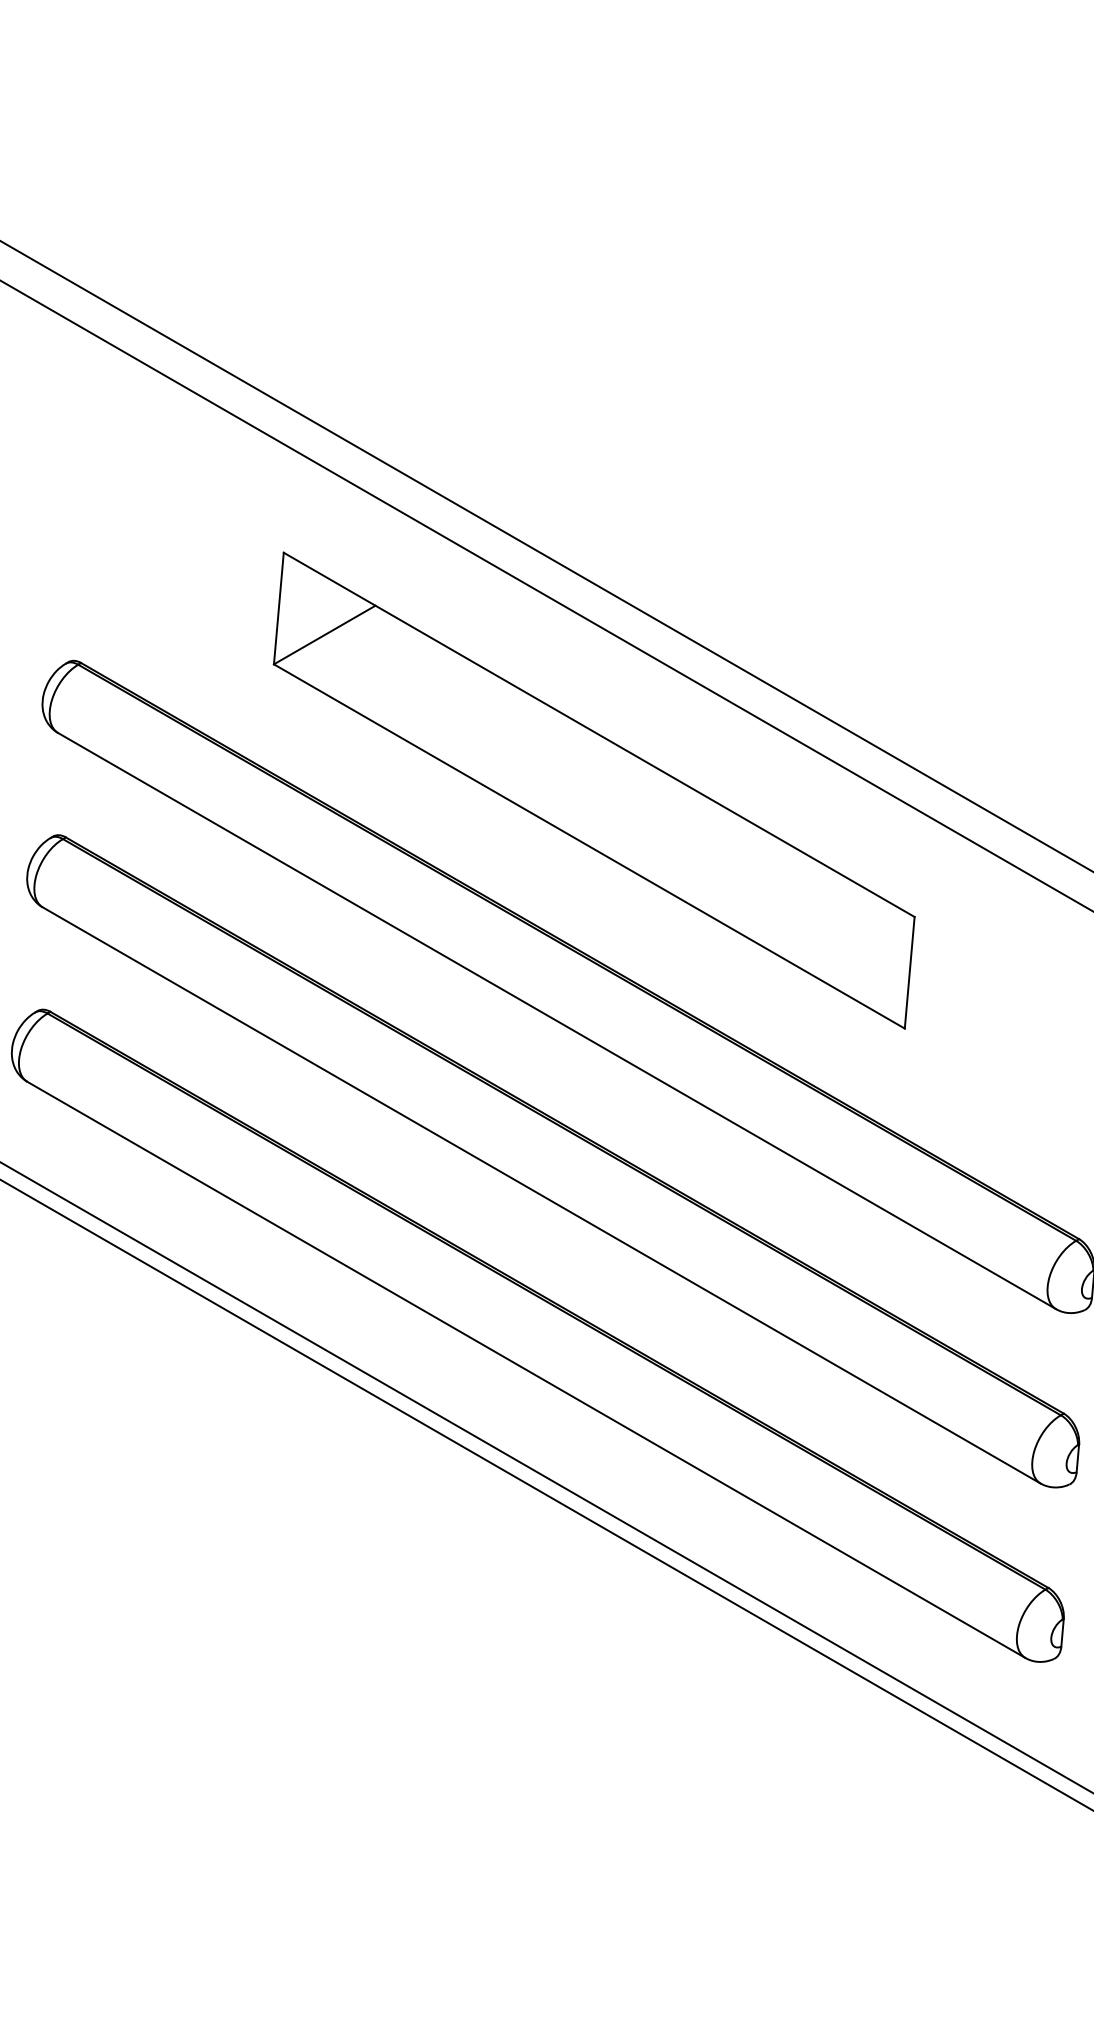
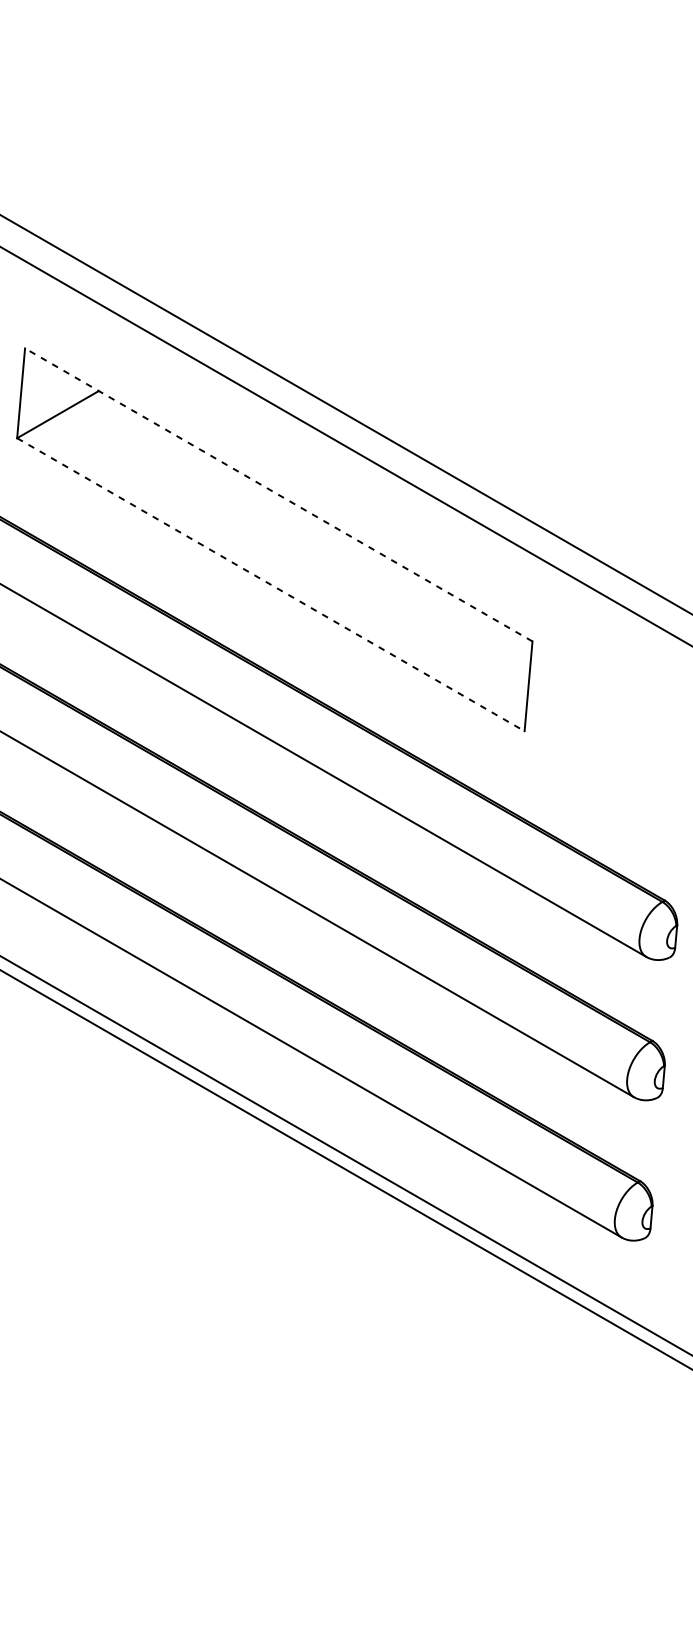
line: (598, 734) -> (278, 494), solid -> dashed
line: (589, 846) -> (270, 584), solid -> dashed

